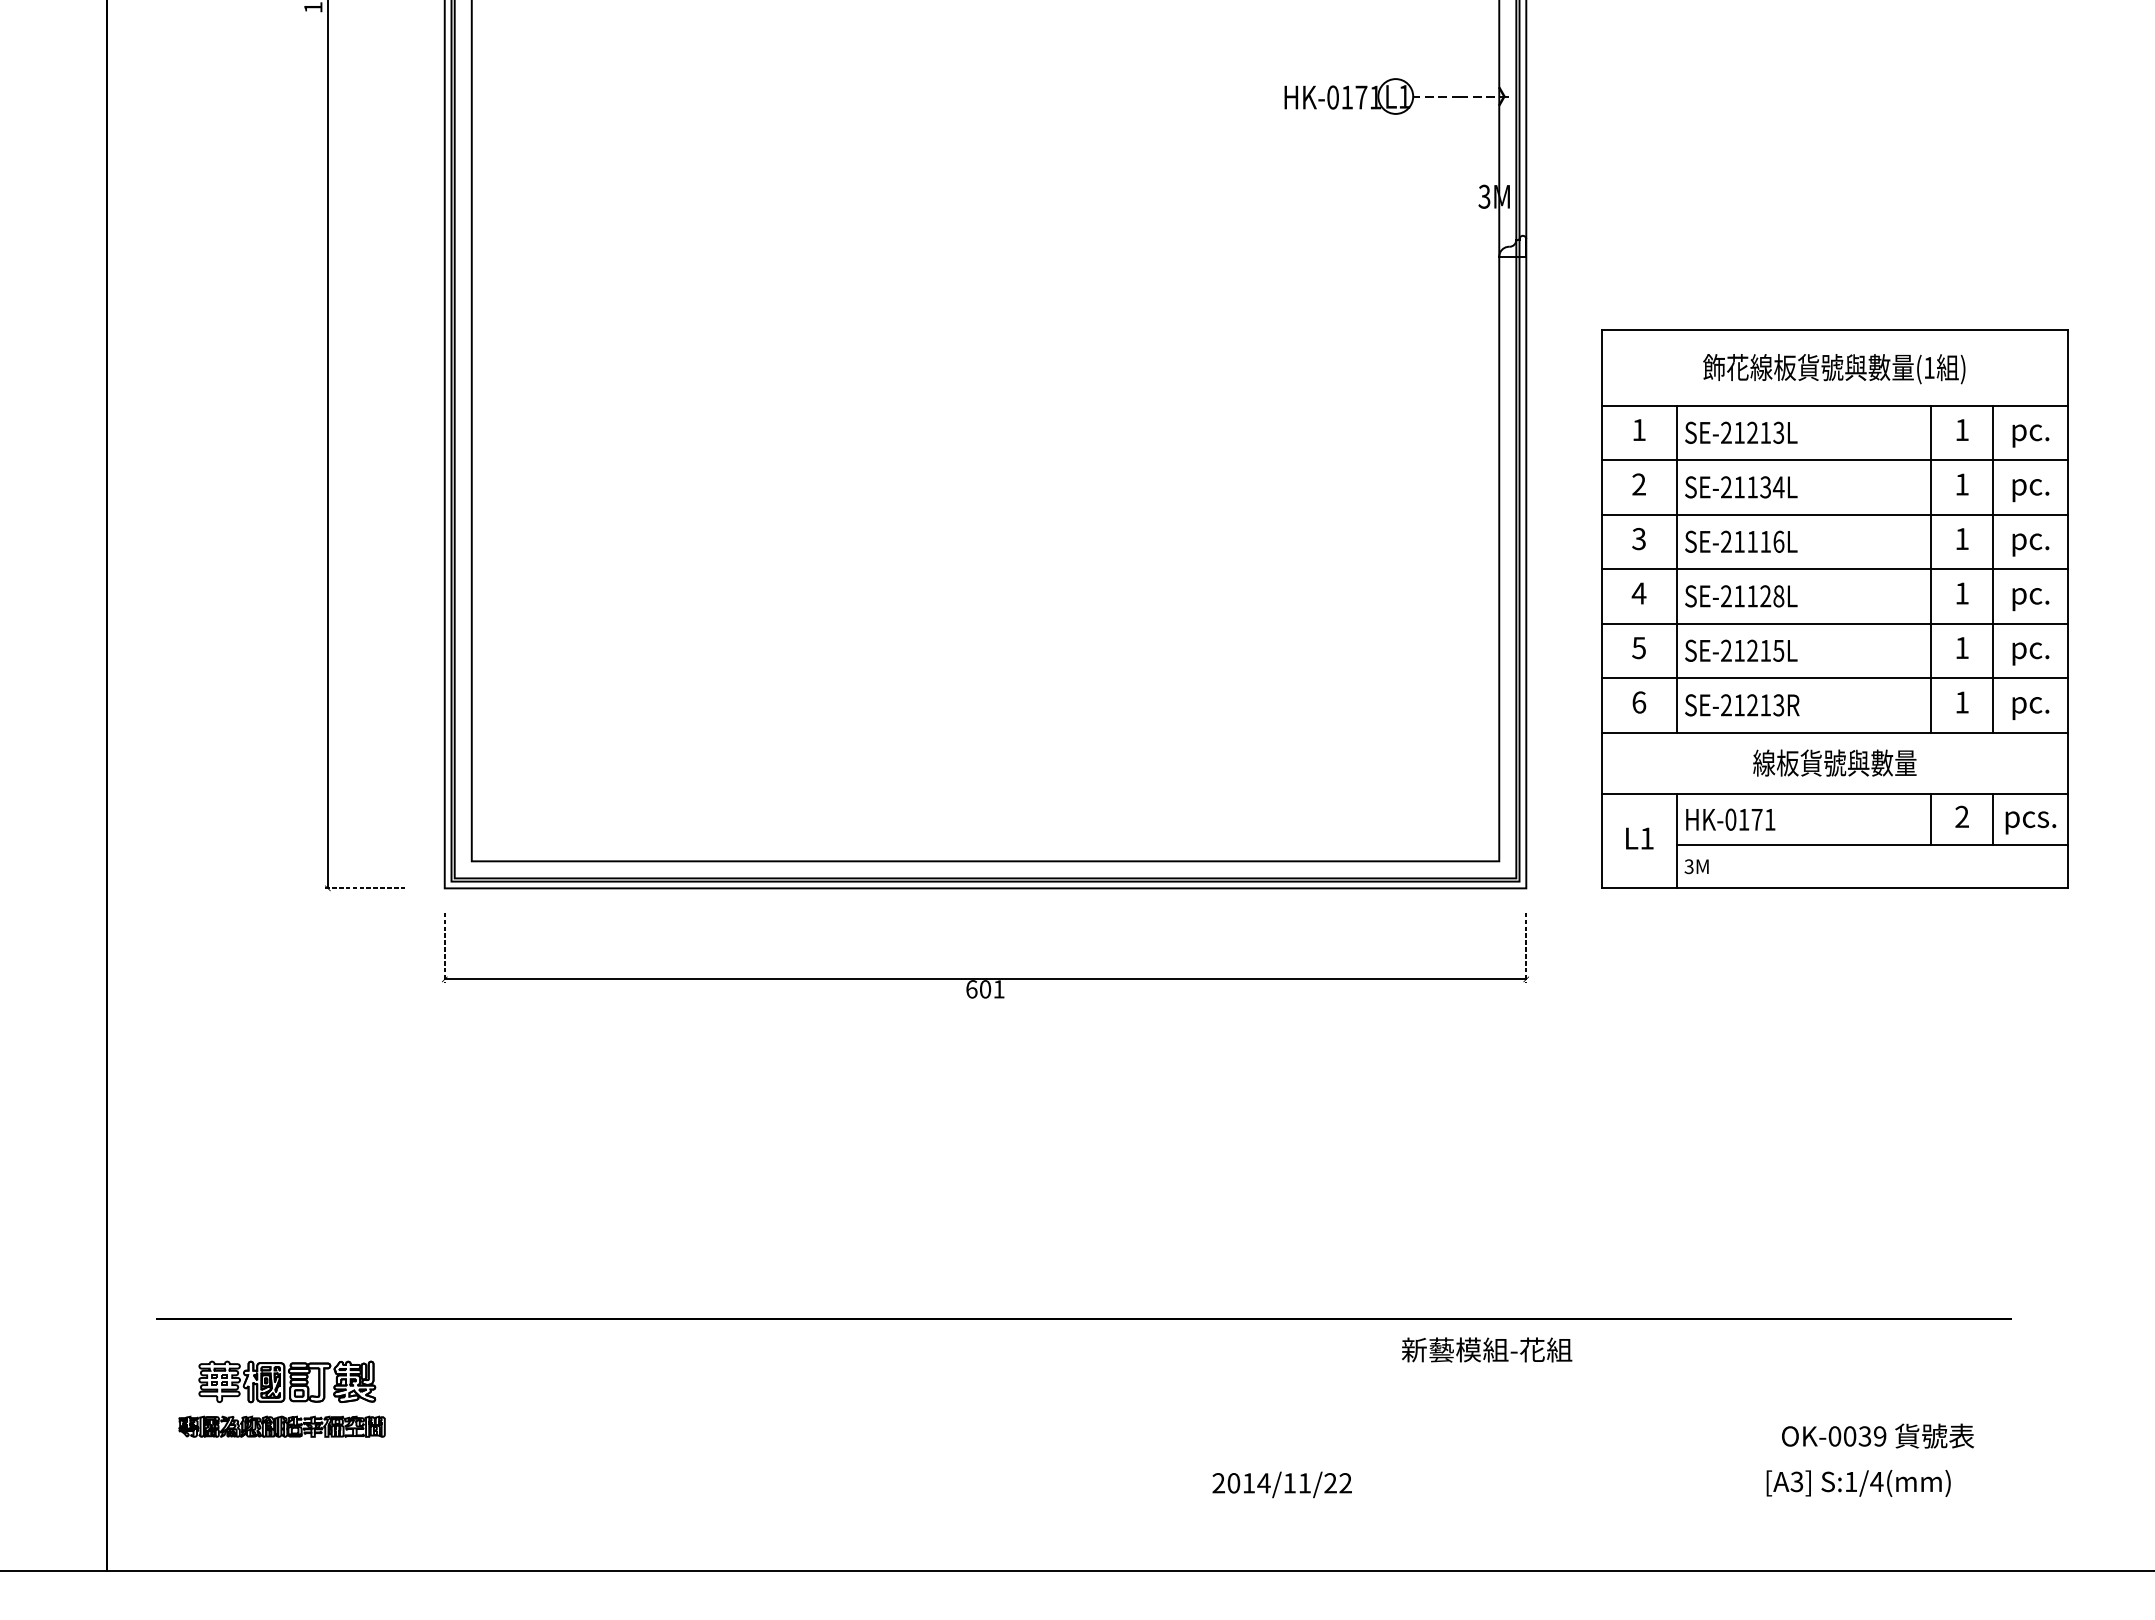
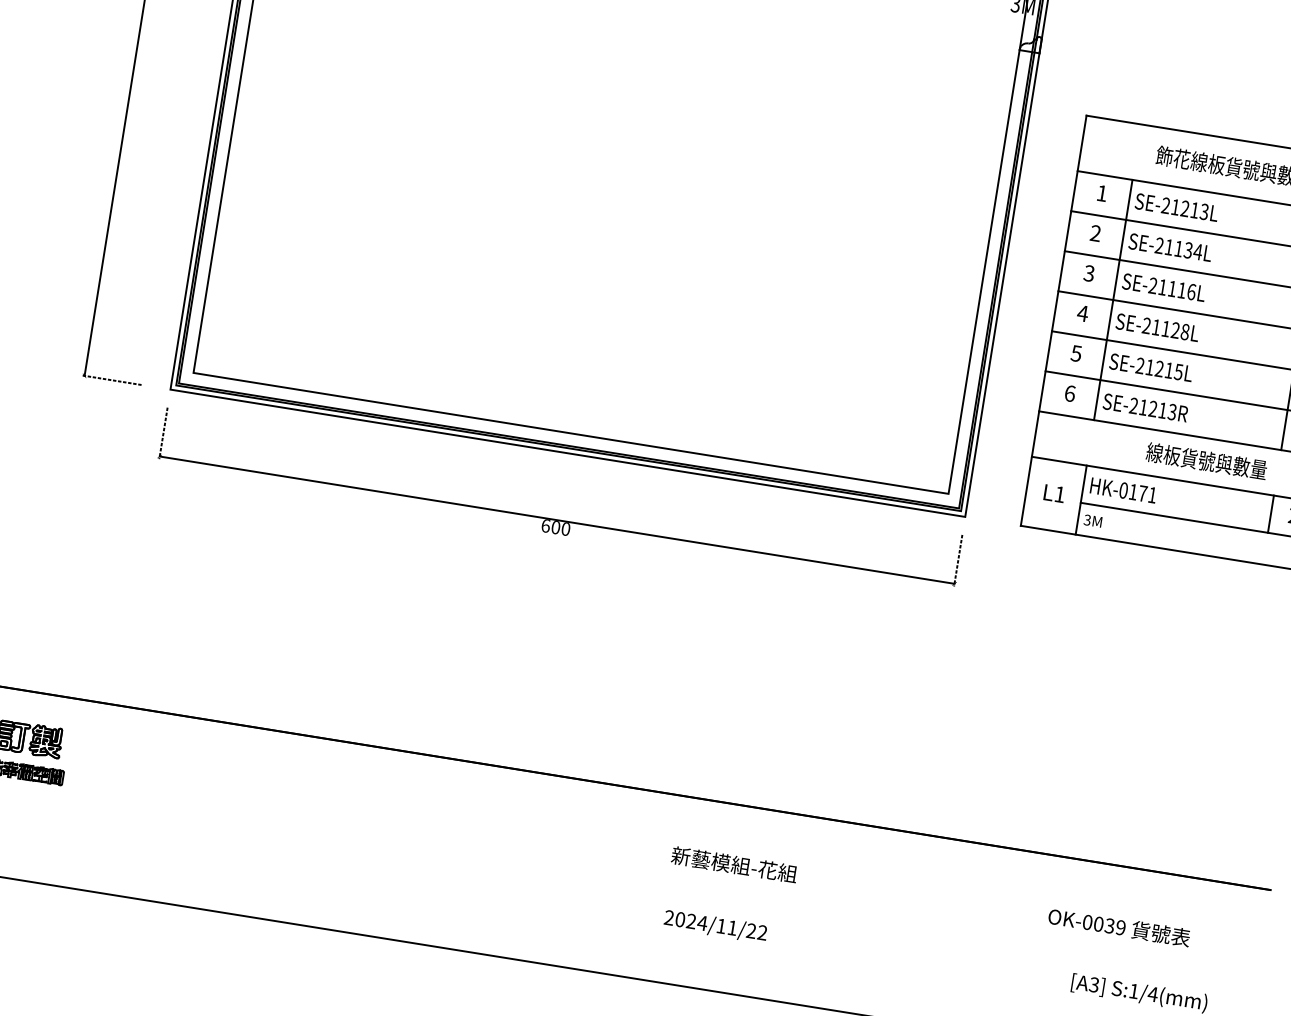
text: (998, 989) -> (565, 529), 601 -> 600
text: (1487, 1349) -> (734, 864), moved
text: (1878, 1435) -> (1119, 926), moved
text: (1248, 1483) -> (691, 921), 2014/11/22 -> 2024/11/22

